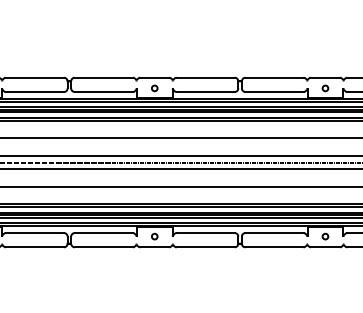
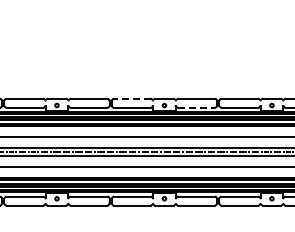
line: (102, 77) -> (131, 98), solid -> dashed
line: (207, 91) -> (197, 107), solid -> dashed

